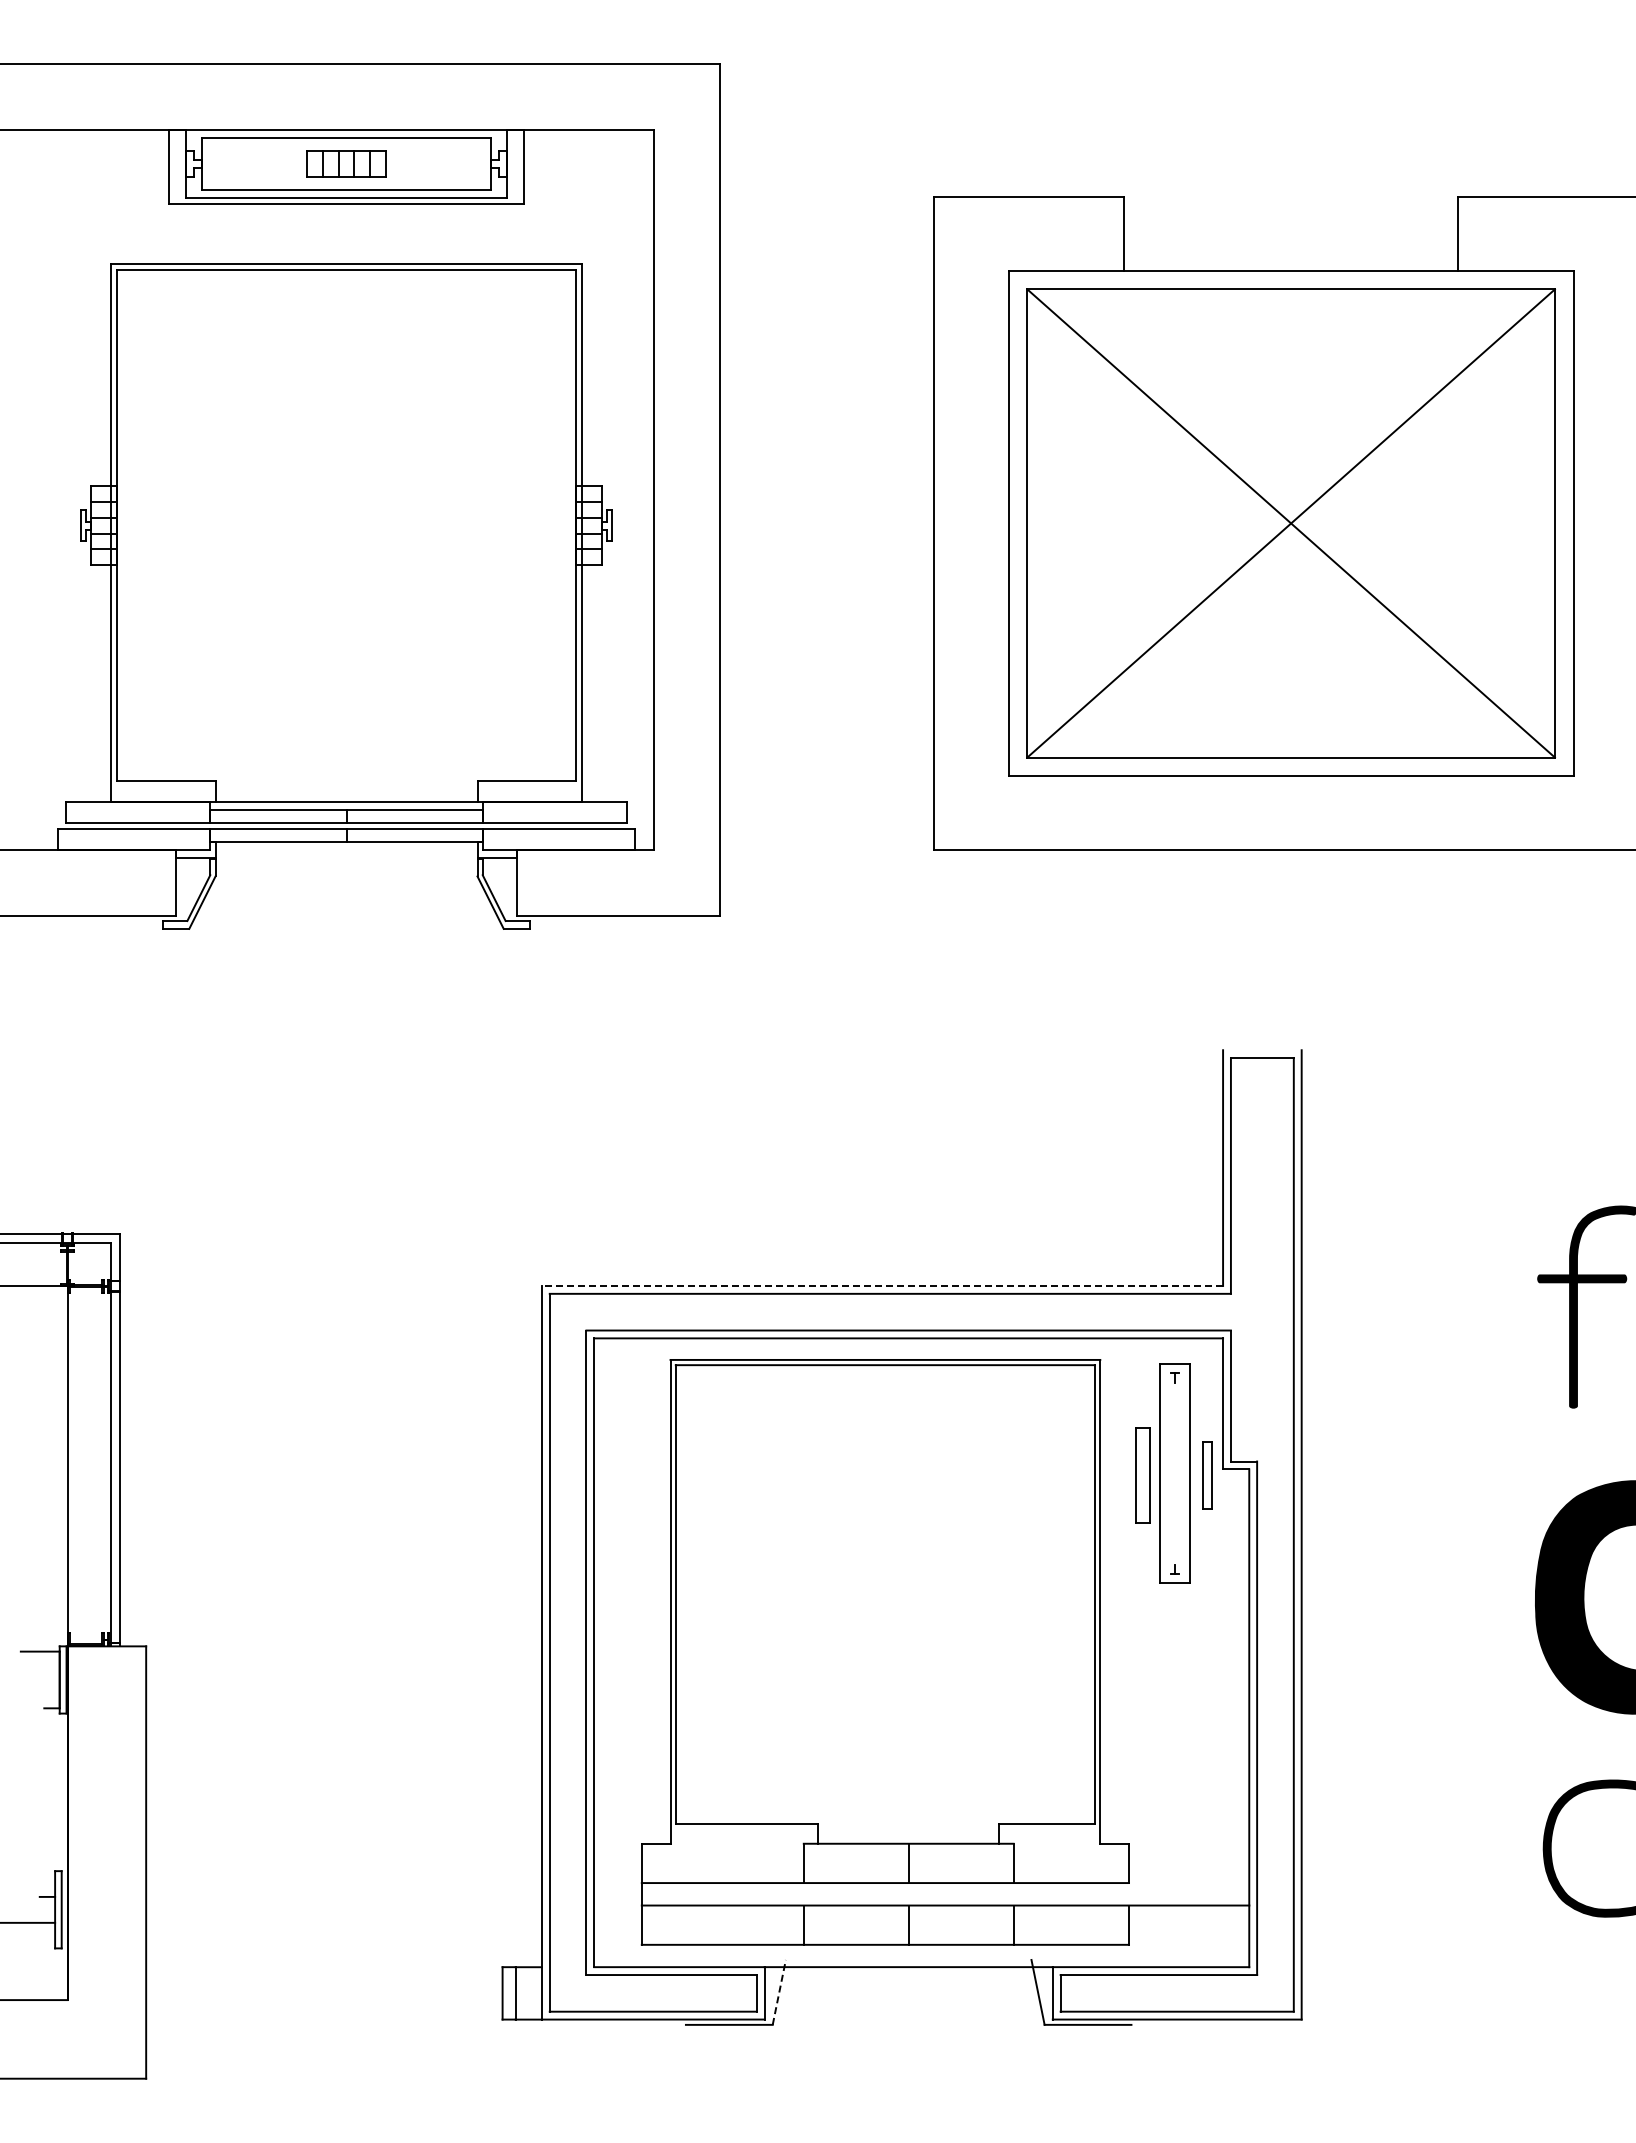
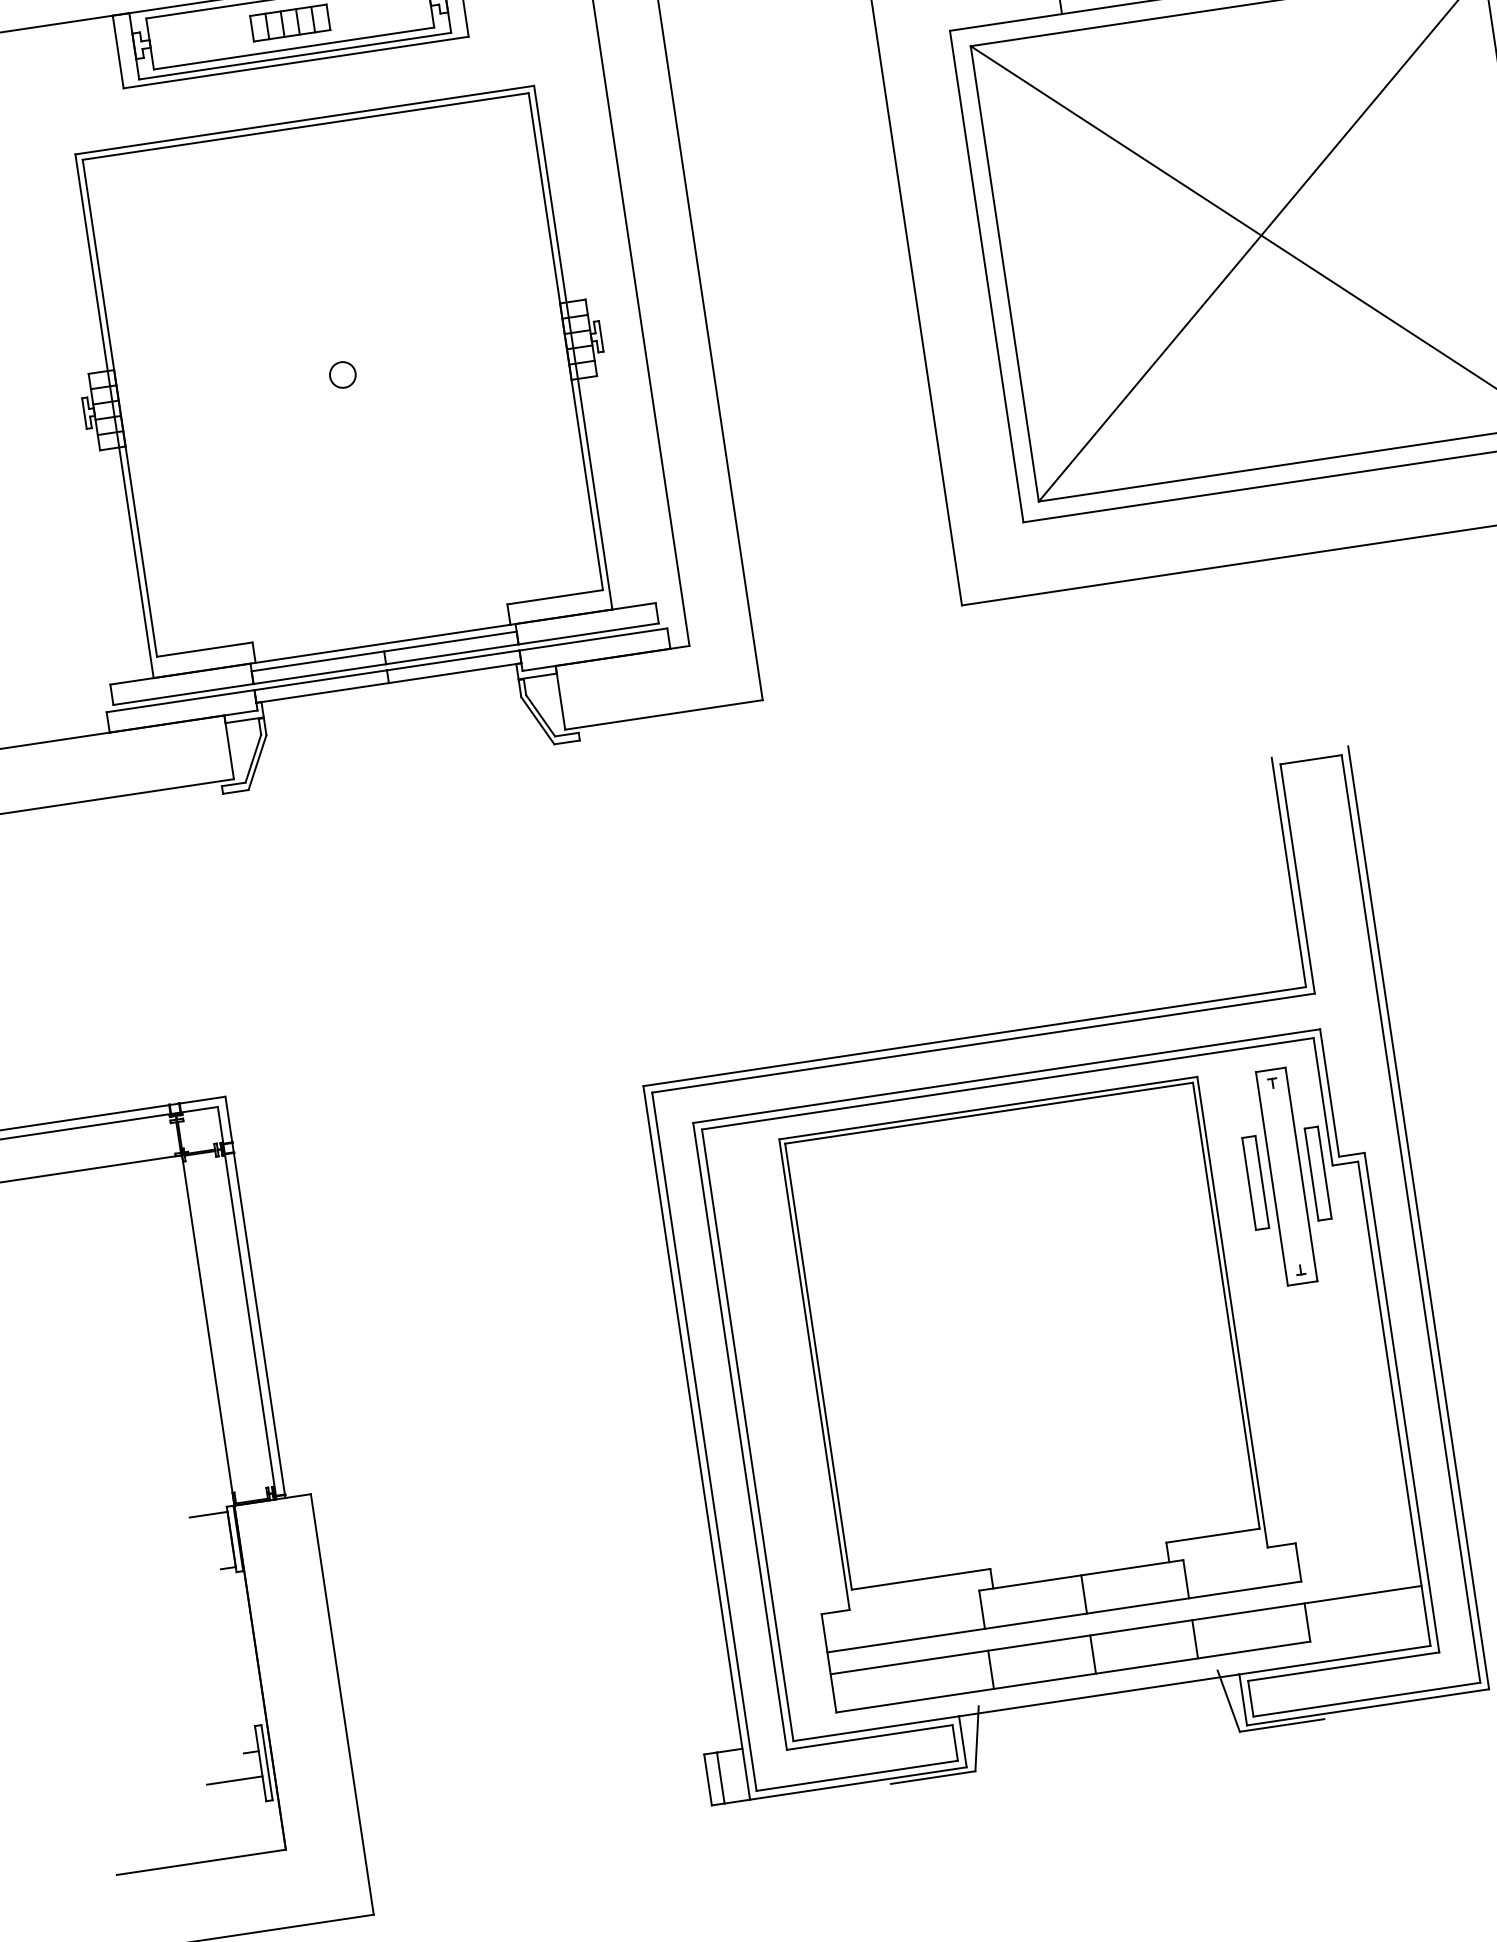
circle: (346, 525) -> (342, 374), added
line: (882, 1285) -> (974, 1036), dashed -> solid
part: (1207, 1475) -> (1318, 1173), size x1.43
line: (779, 1991) -> (977, 1737), dashed -> solid

